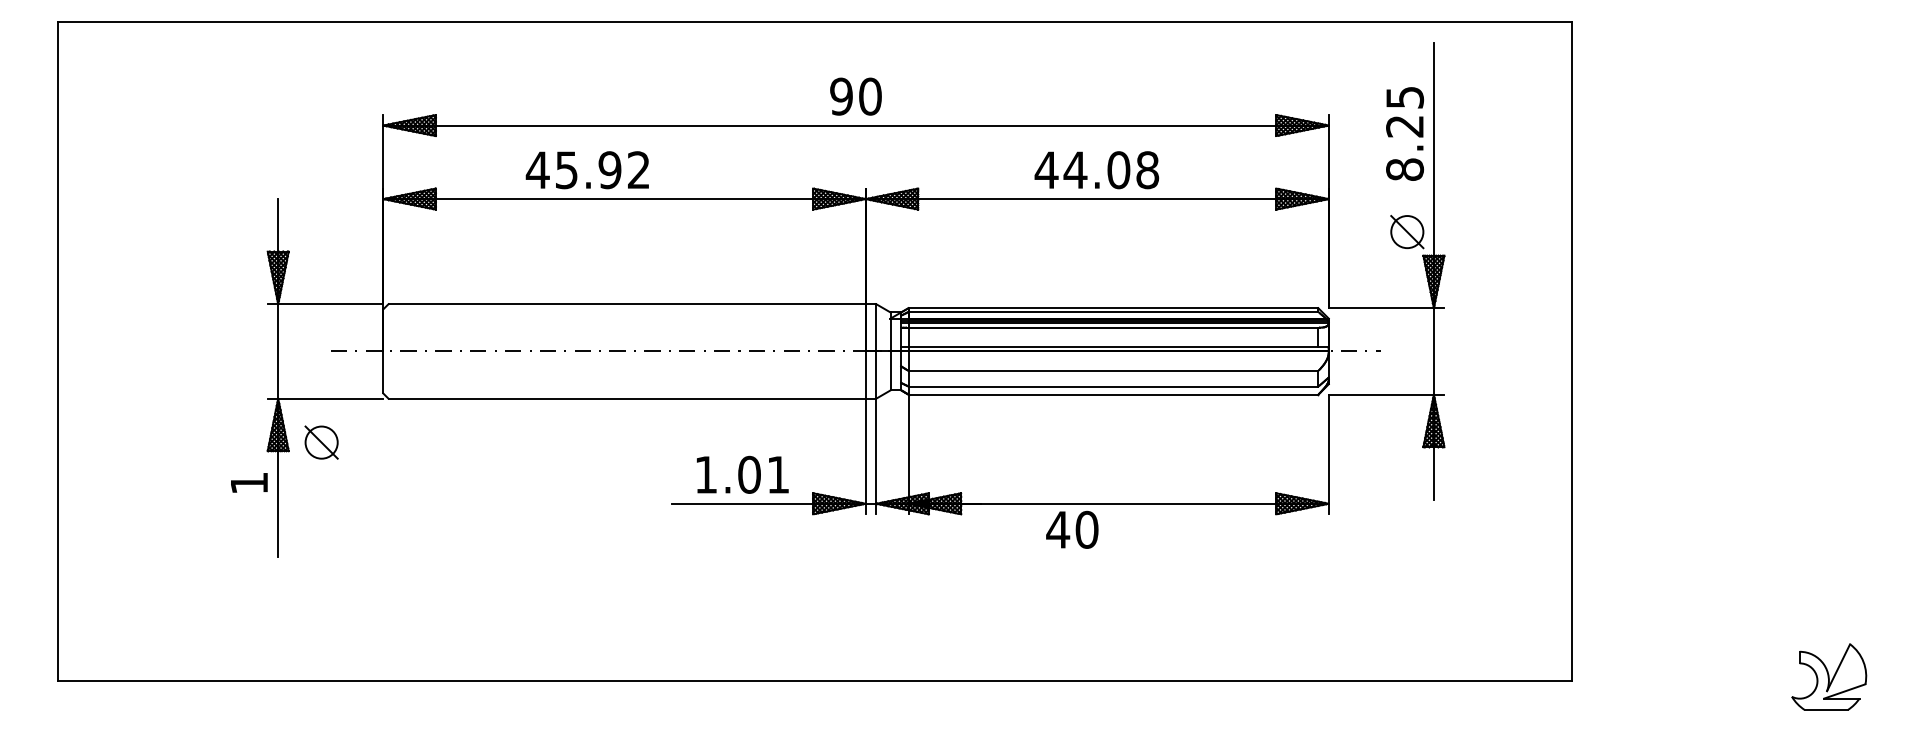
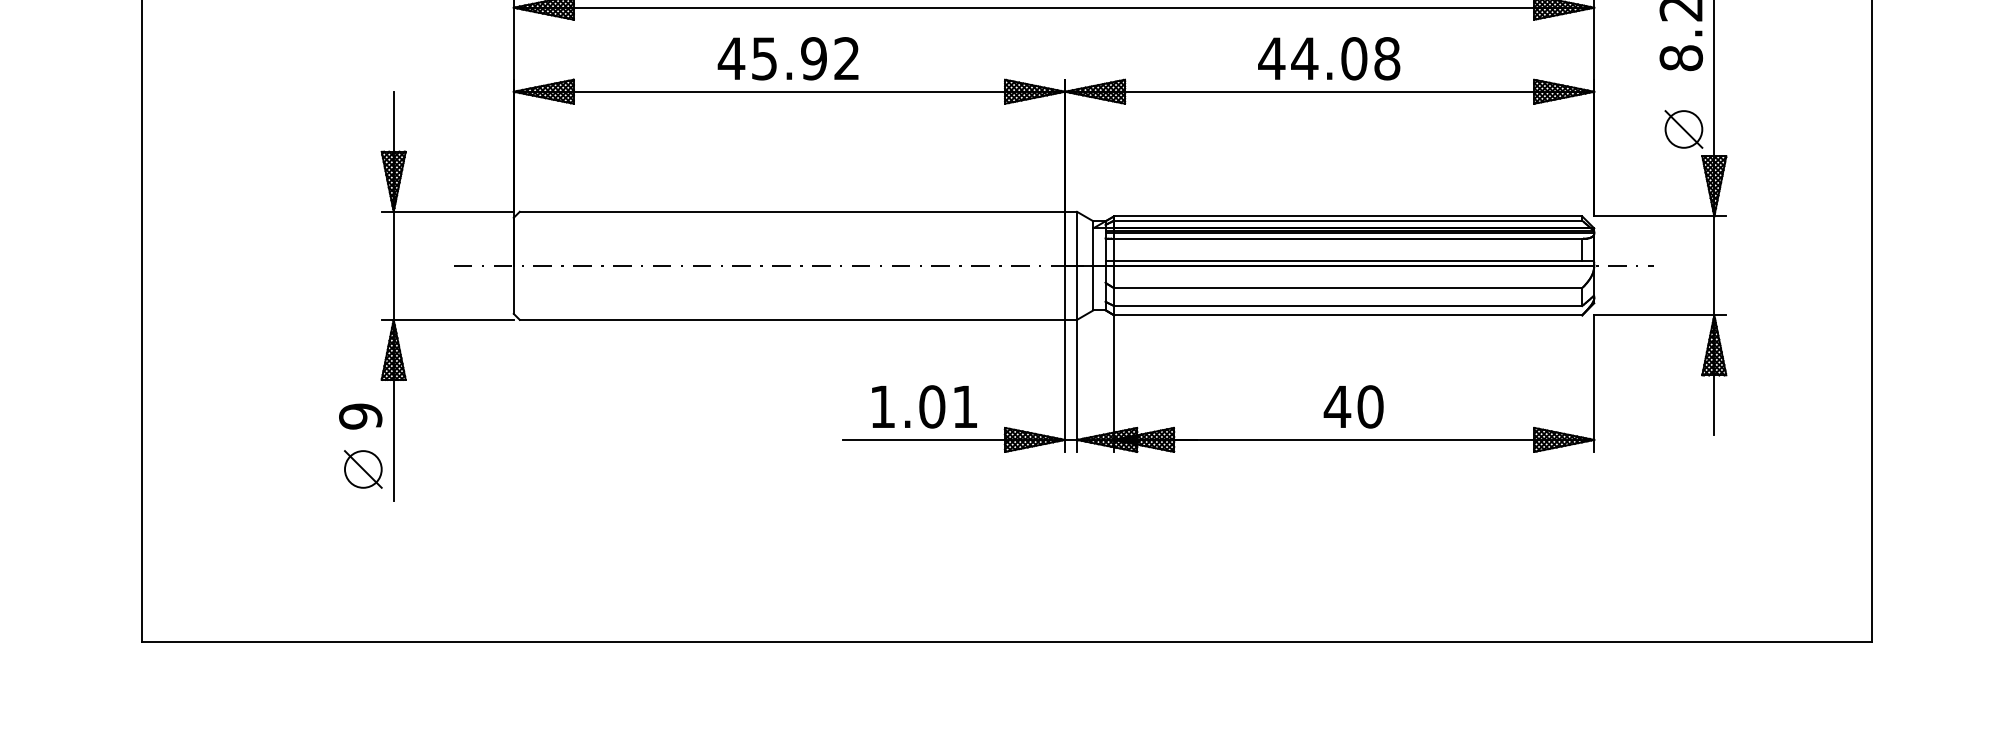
text: (586, 170) -> (787, 59), moved
part: (321, 442) -> (363, 469), moved
text: (249, 483) -> (360, 416), 1 -> 9
text: (1072, 529) -> (1353, 406), moved

